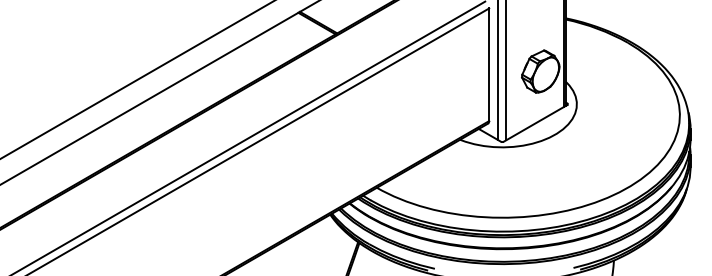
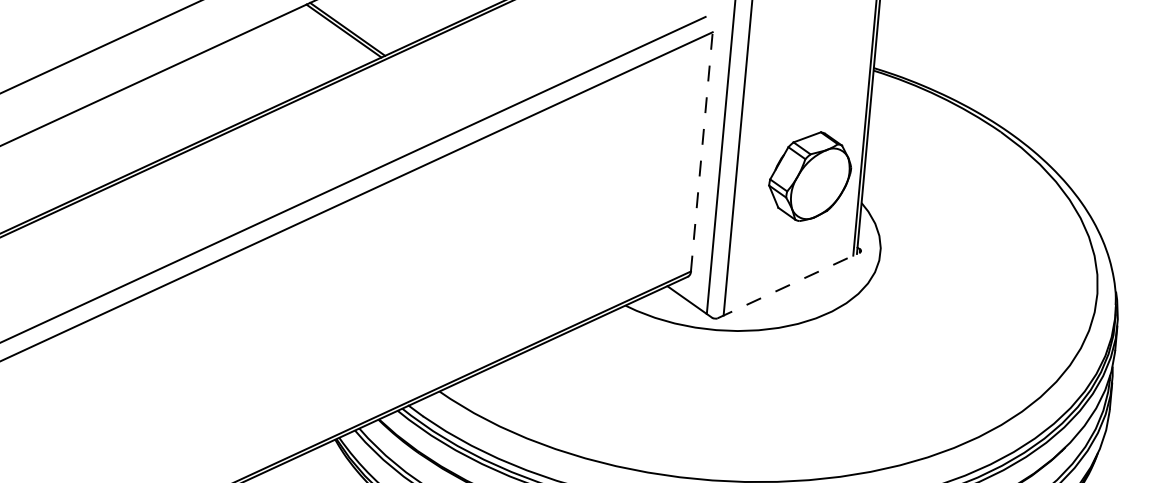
line: (489, 64) -> (702, 151), solid -> dashed
line: (535, 123) -> (788, 285), solid -> dashed

